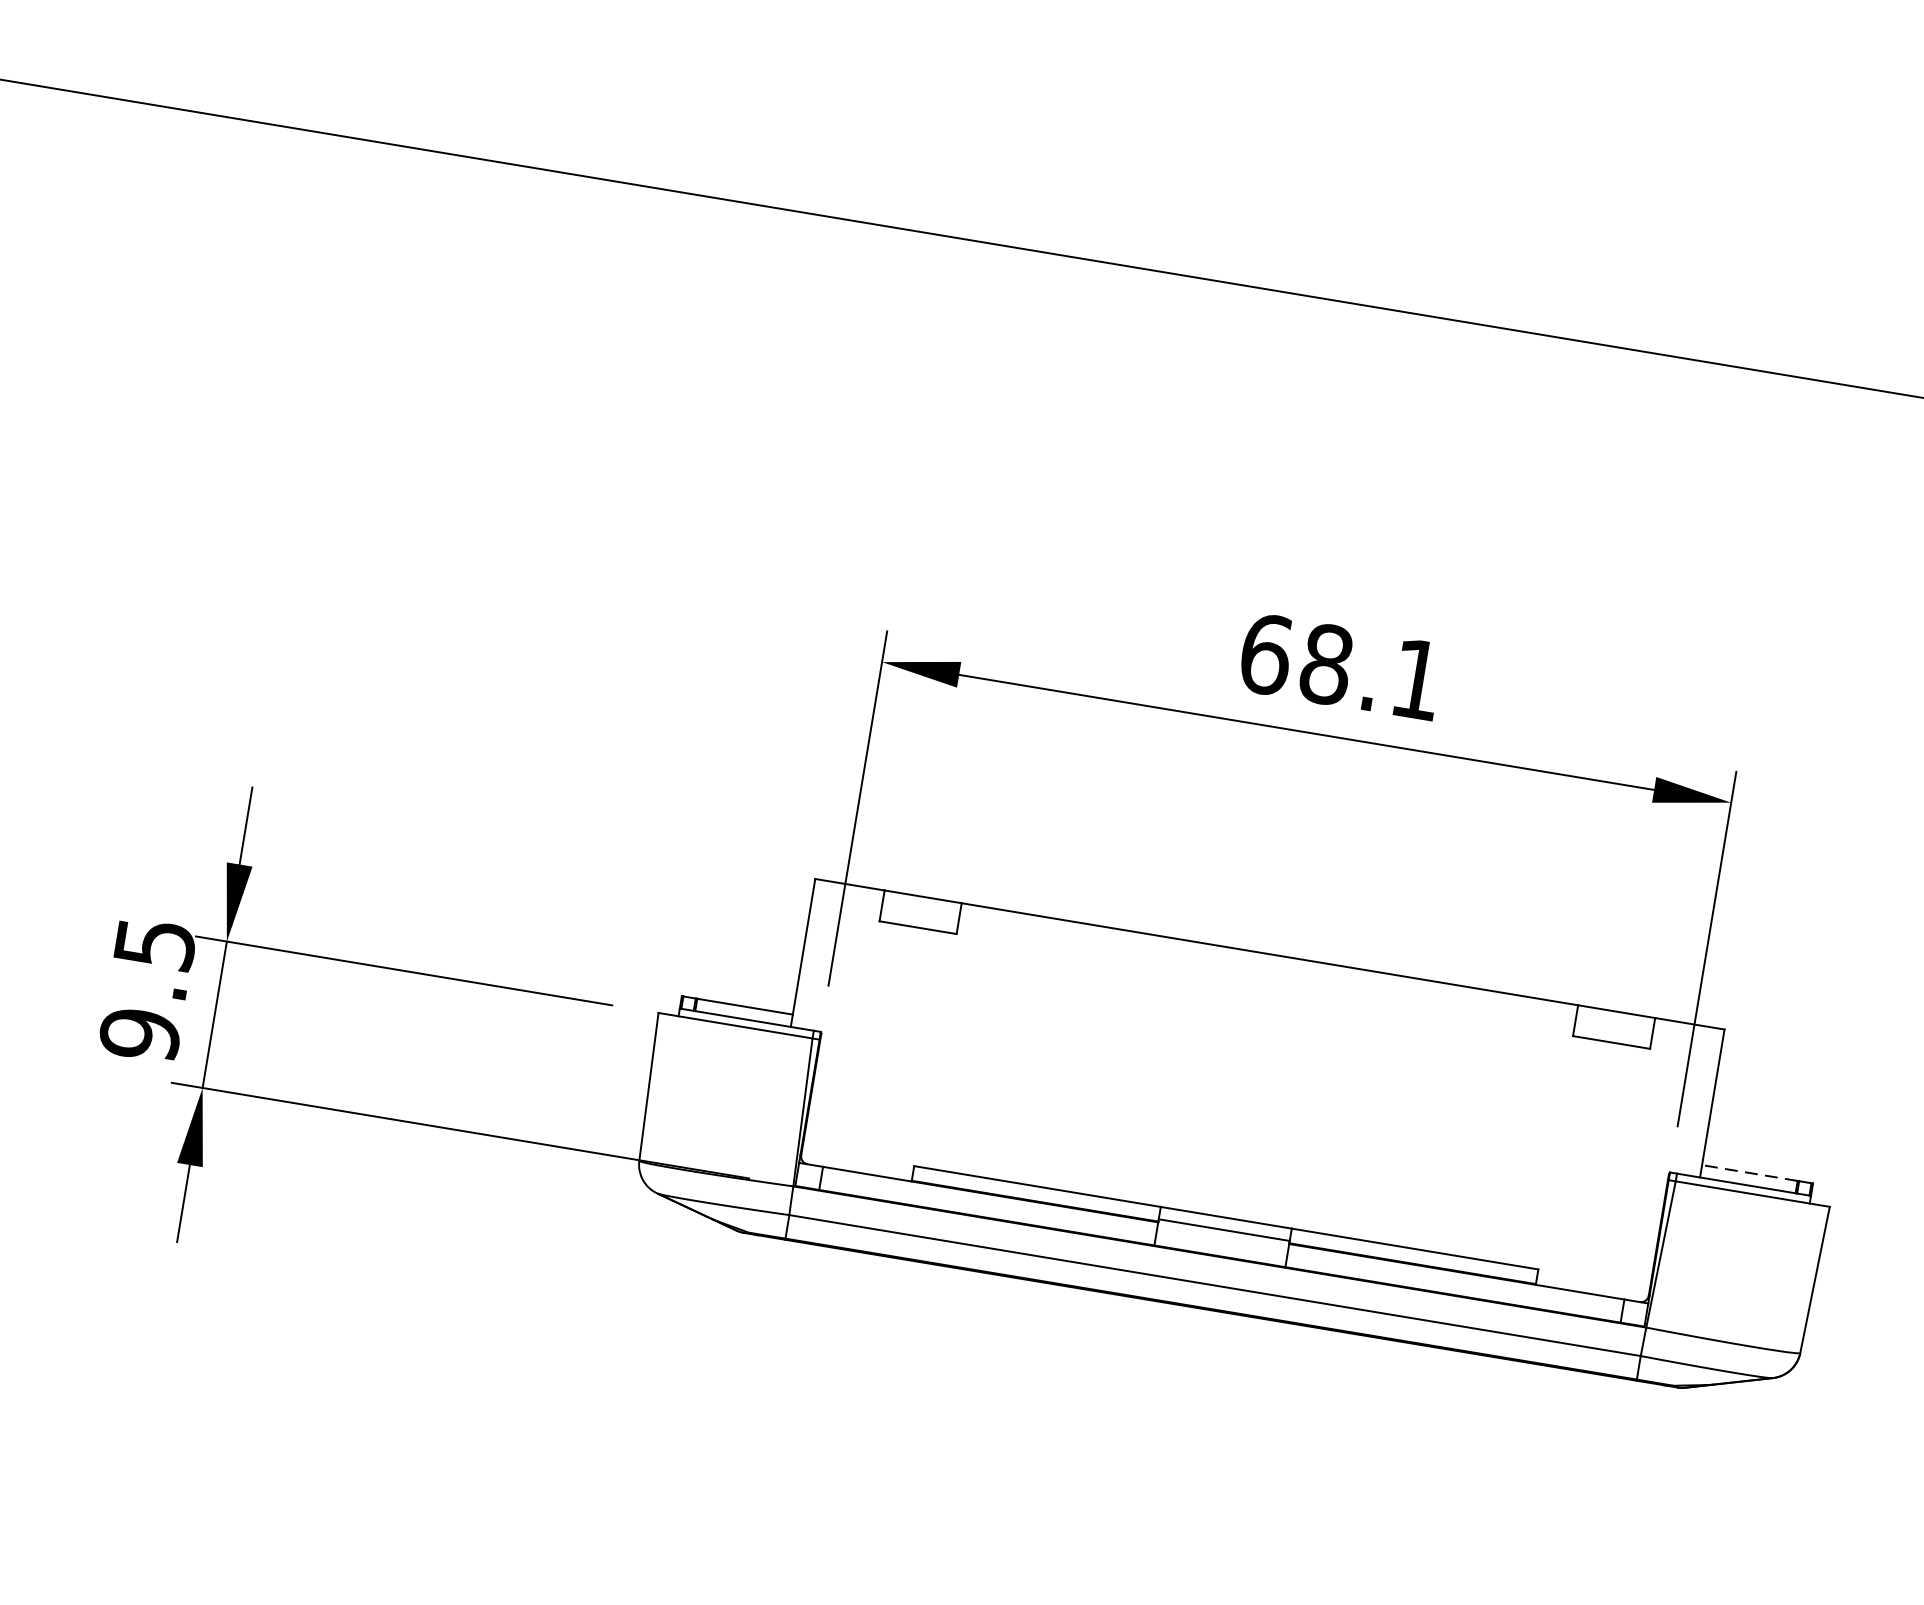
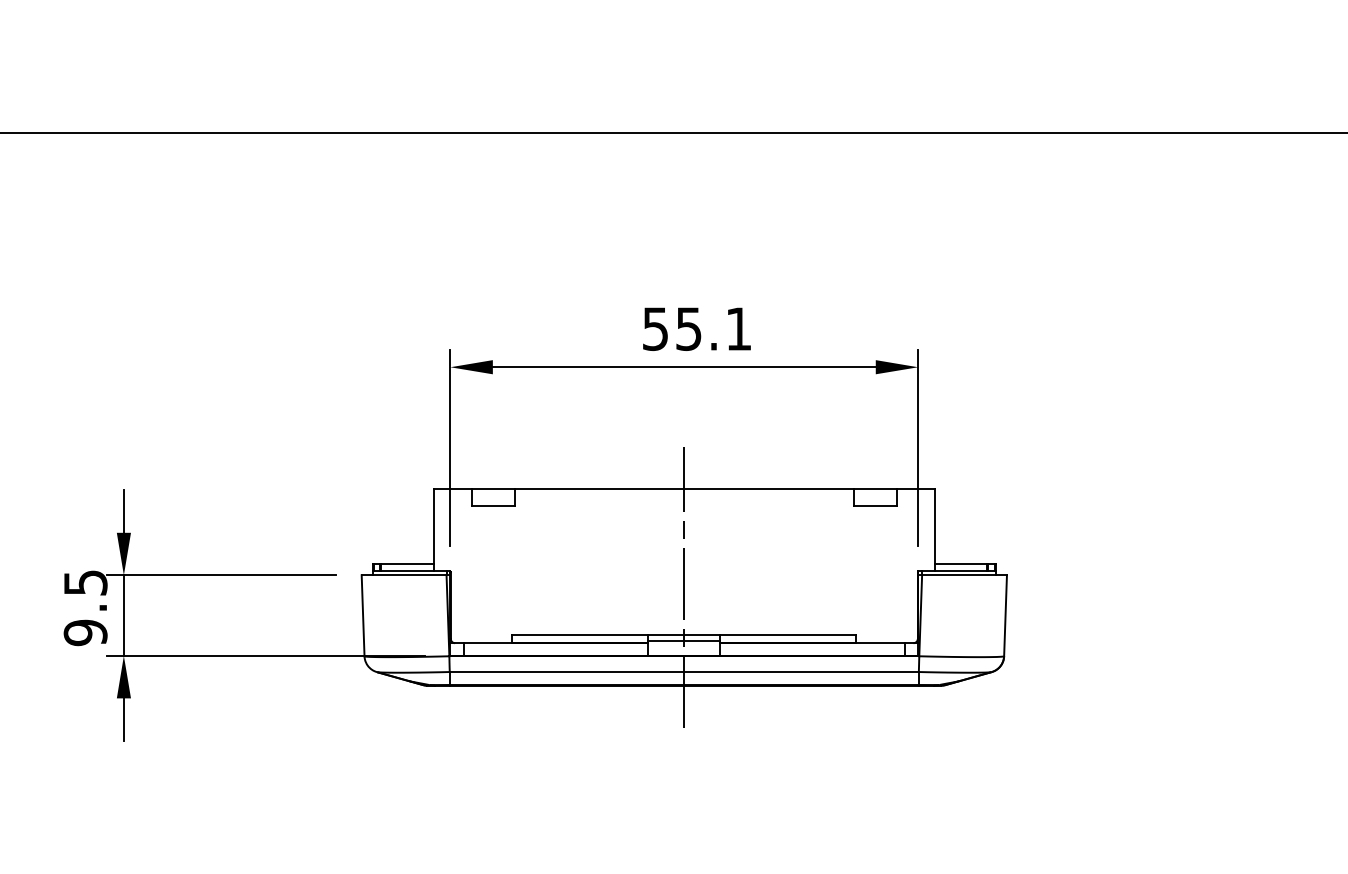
text: (1296, 658) -> (672, 328), 68.1 -> 55.1
line: (1240, 1132) -> (684, 587), added
line: (1748, 1173) -> (960, 564), dashed -> solid

